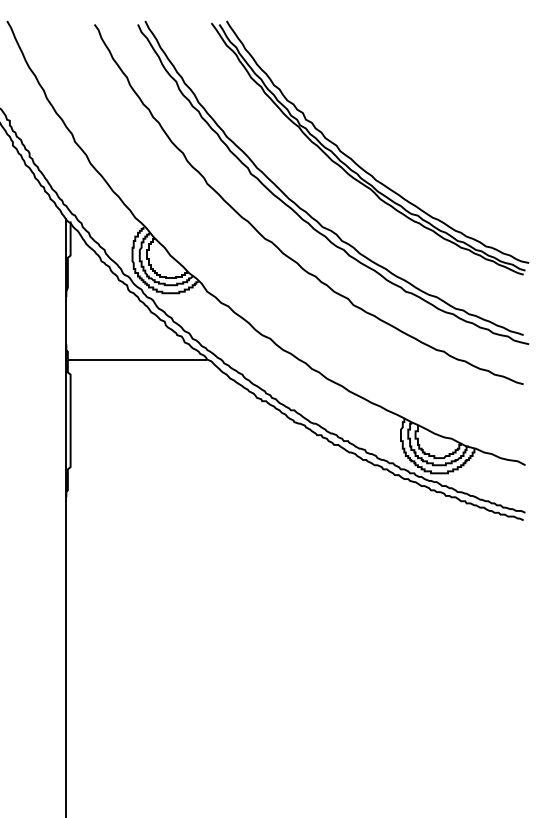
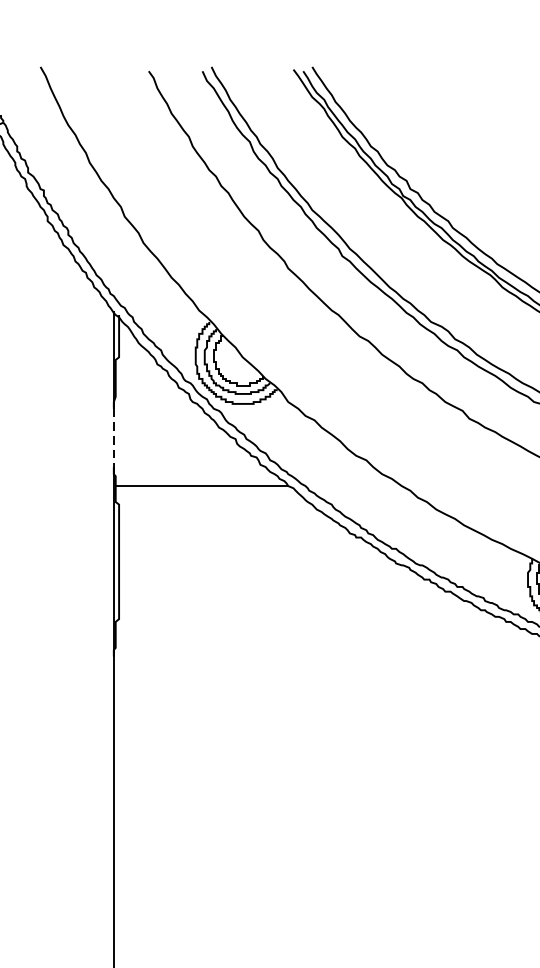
line: (66, 320) -> (114, 437), solid -> dashed

